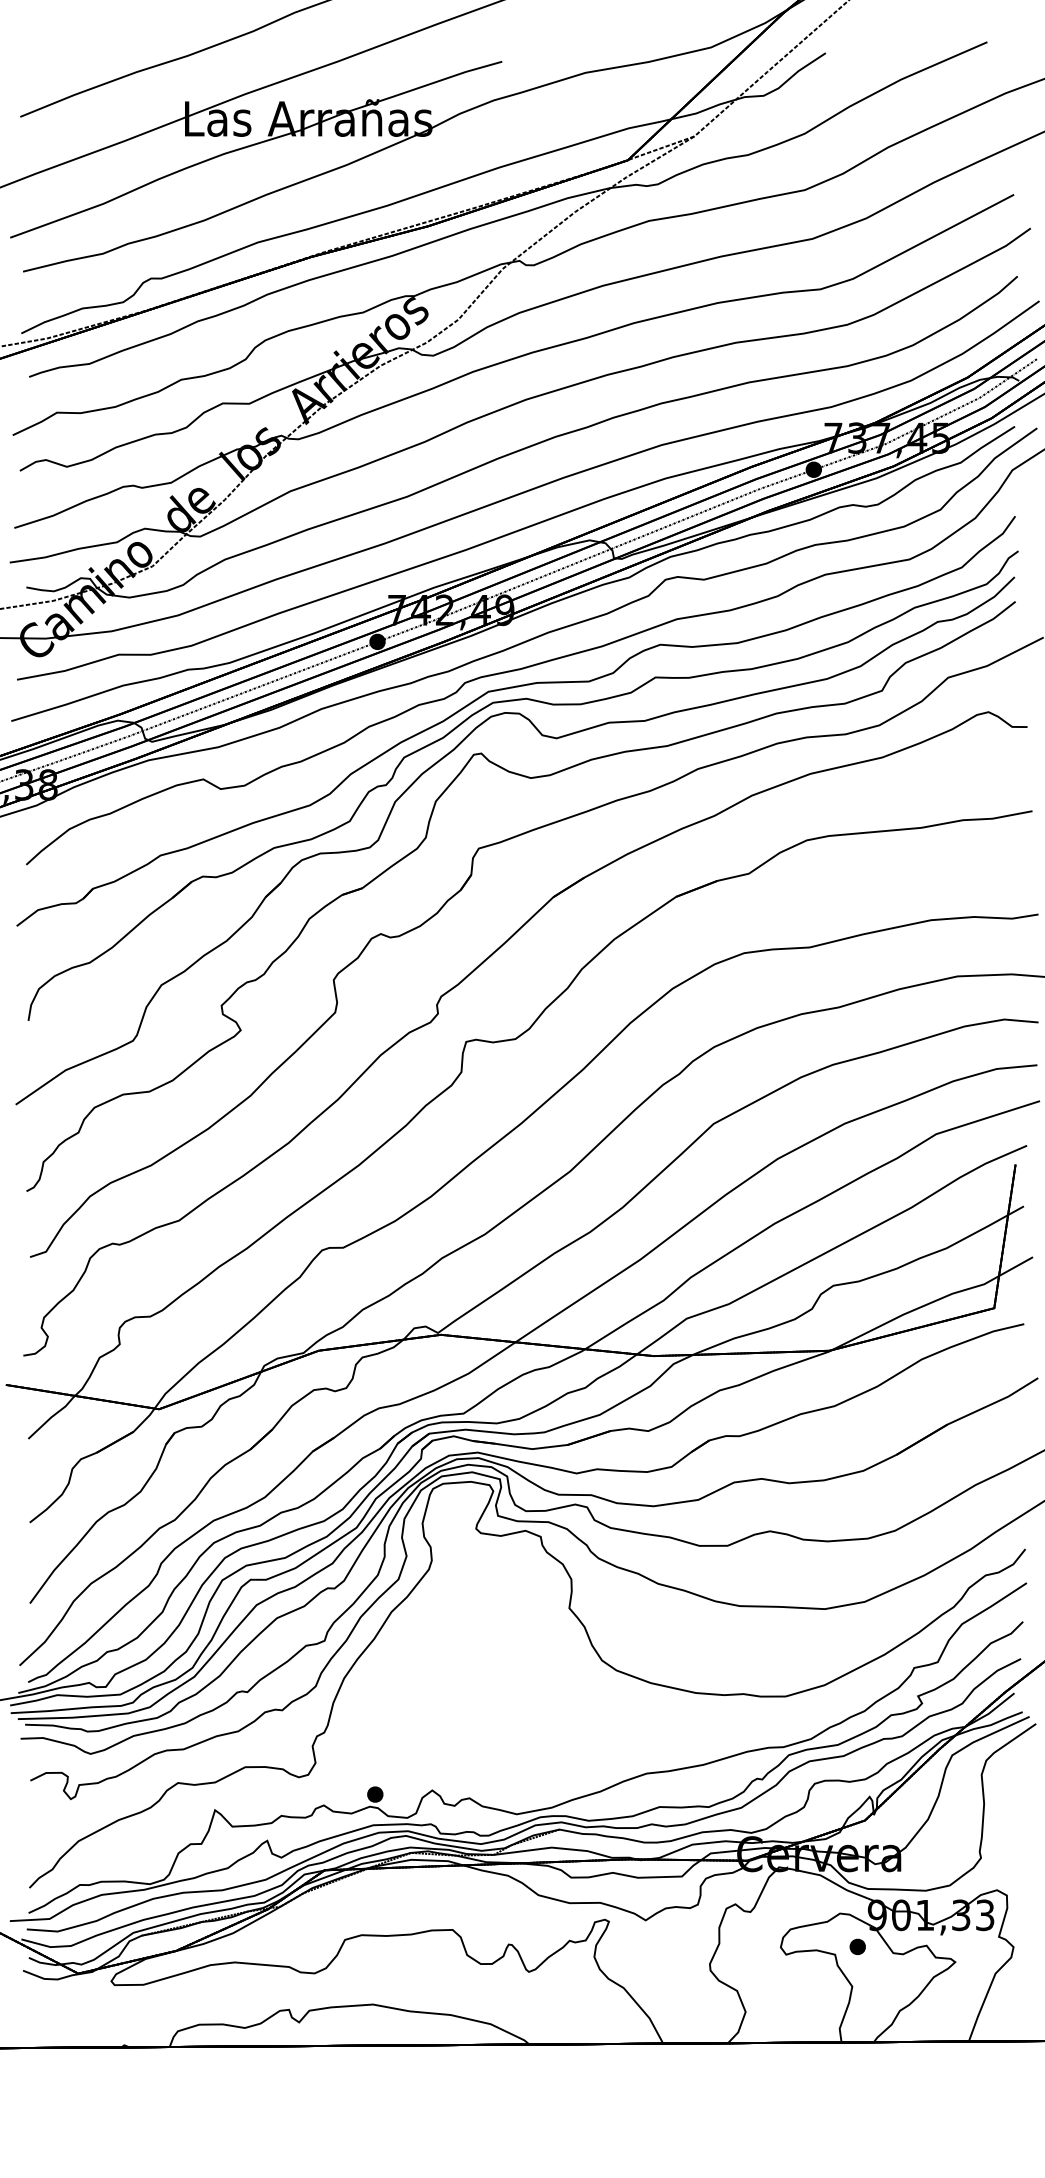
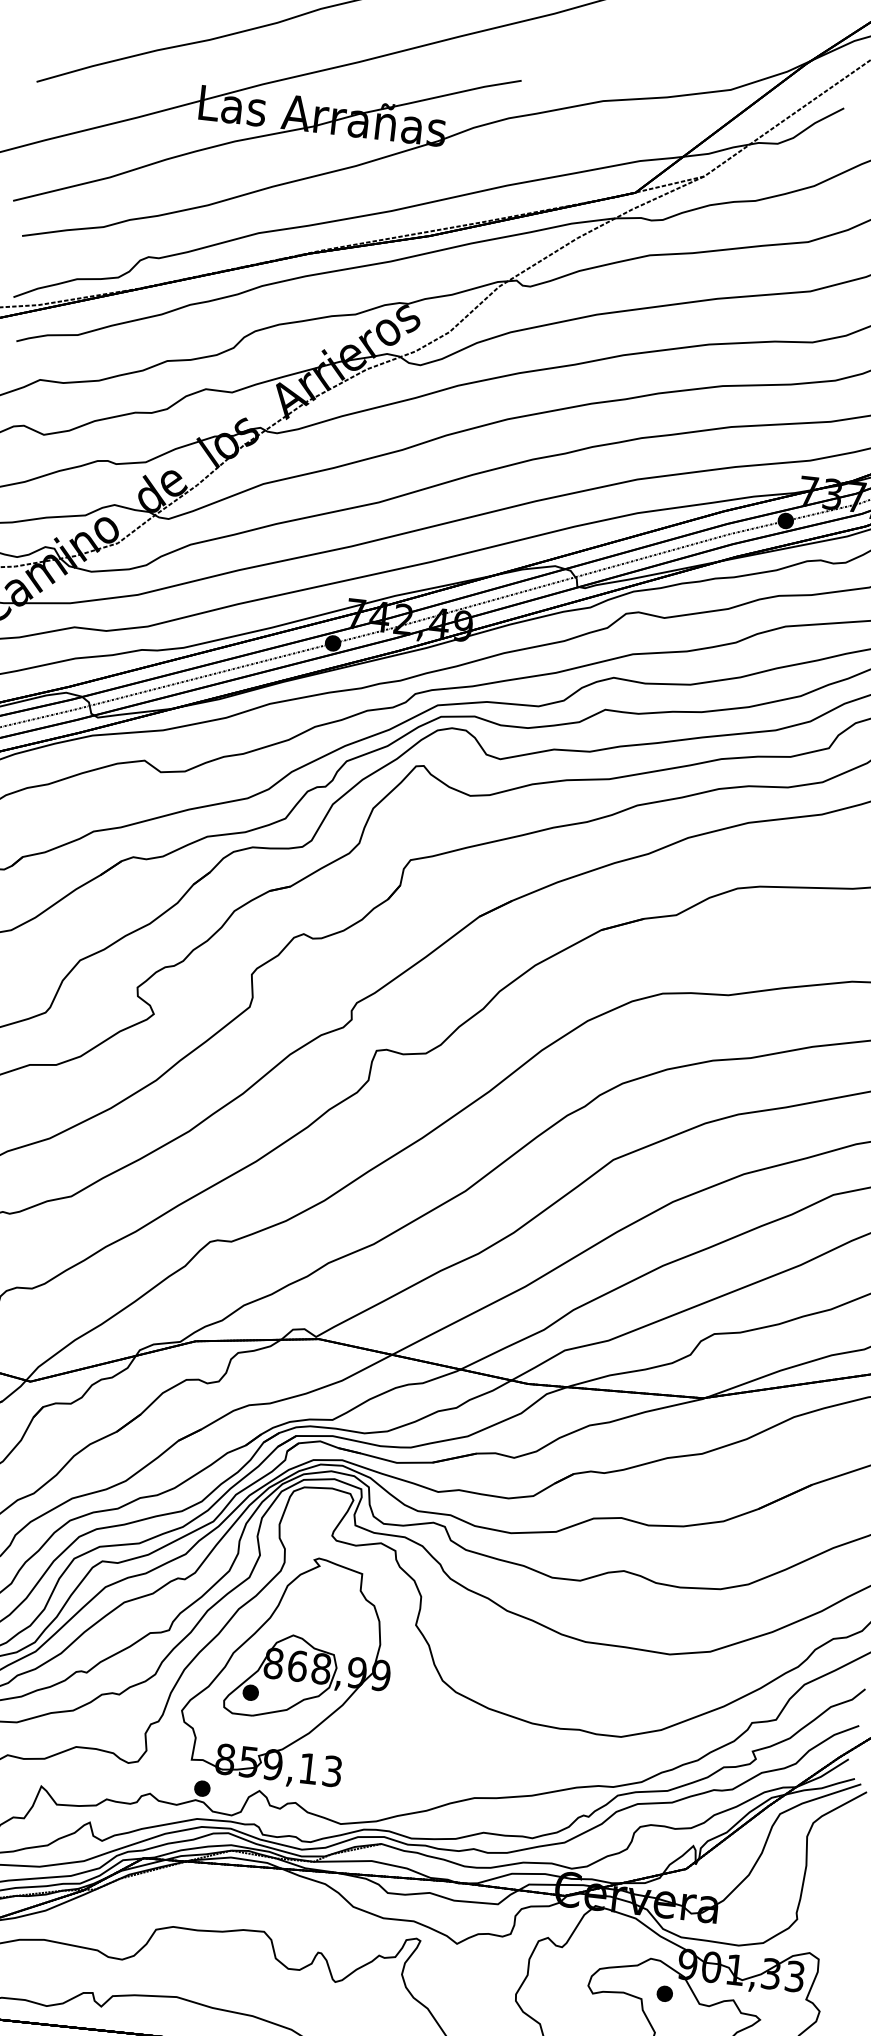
part: (447, 1667) -> (288, 1670), added

